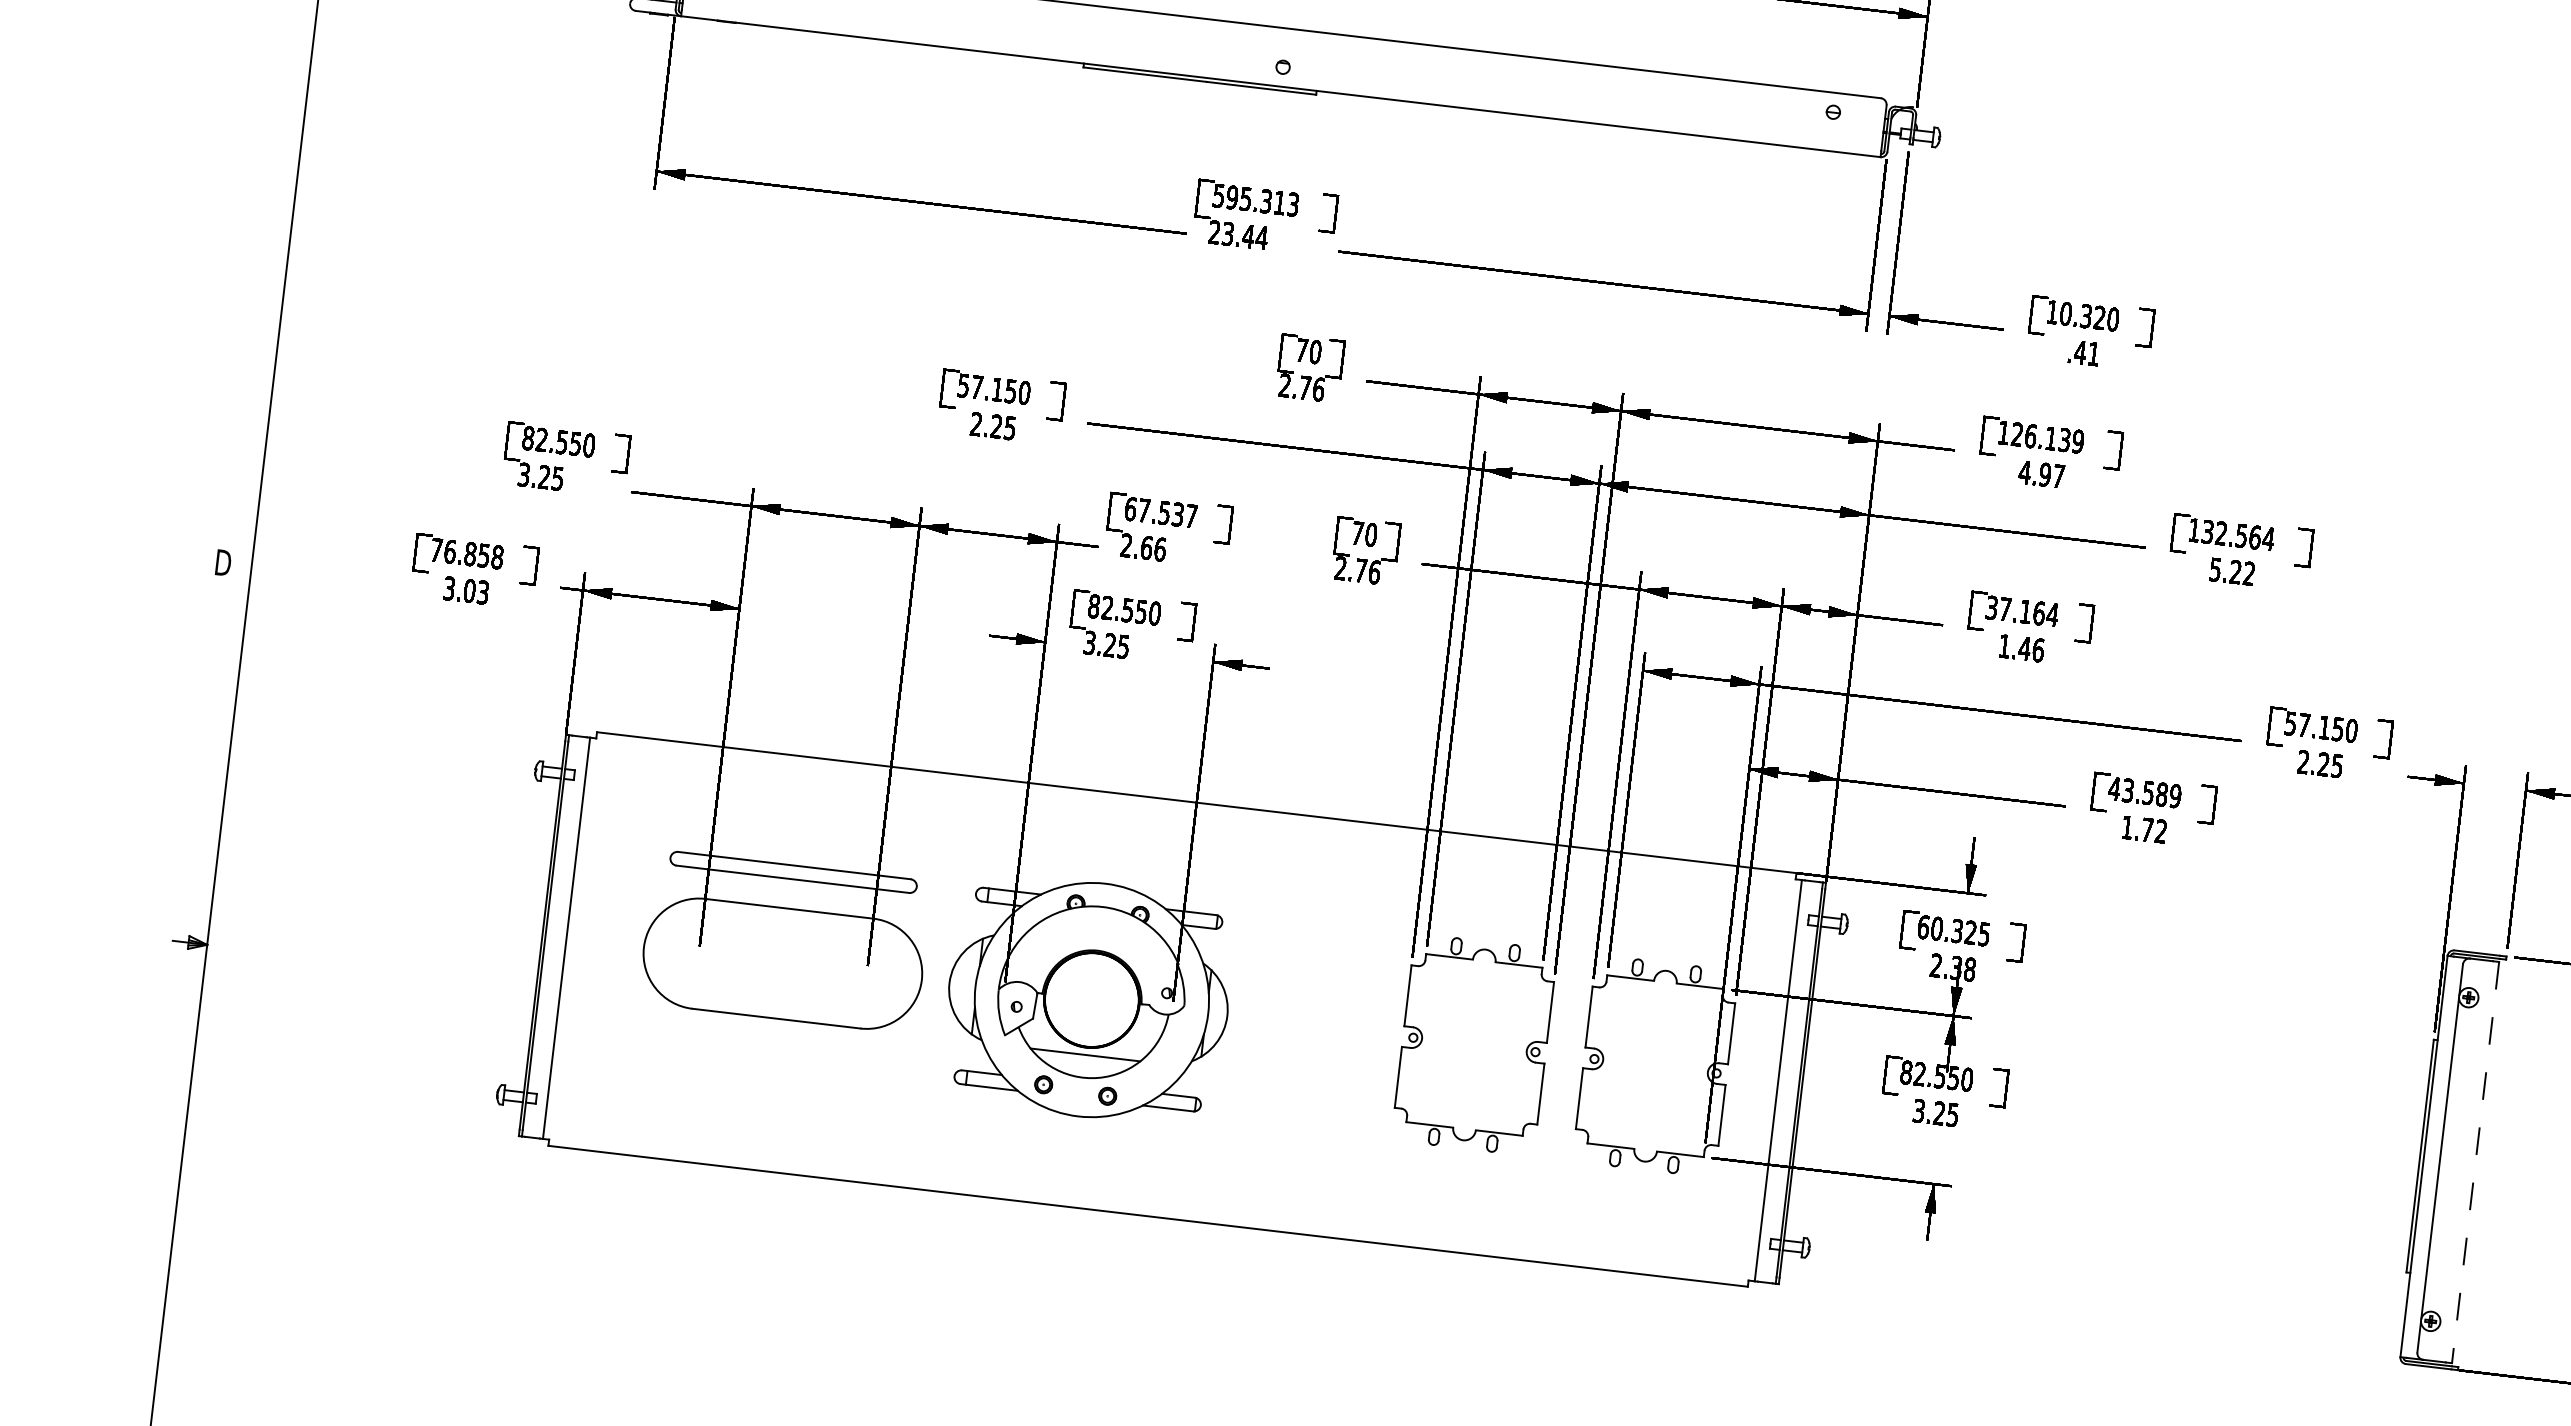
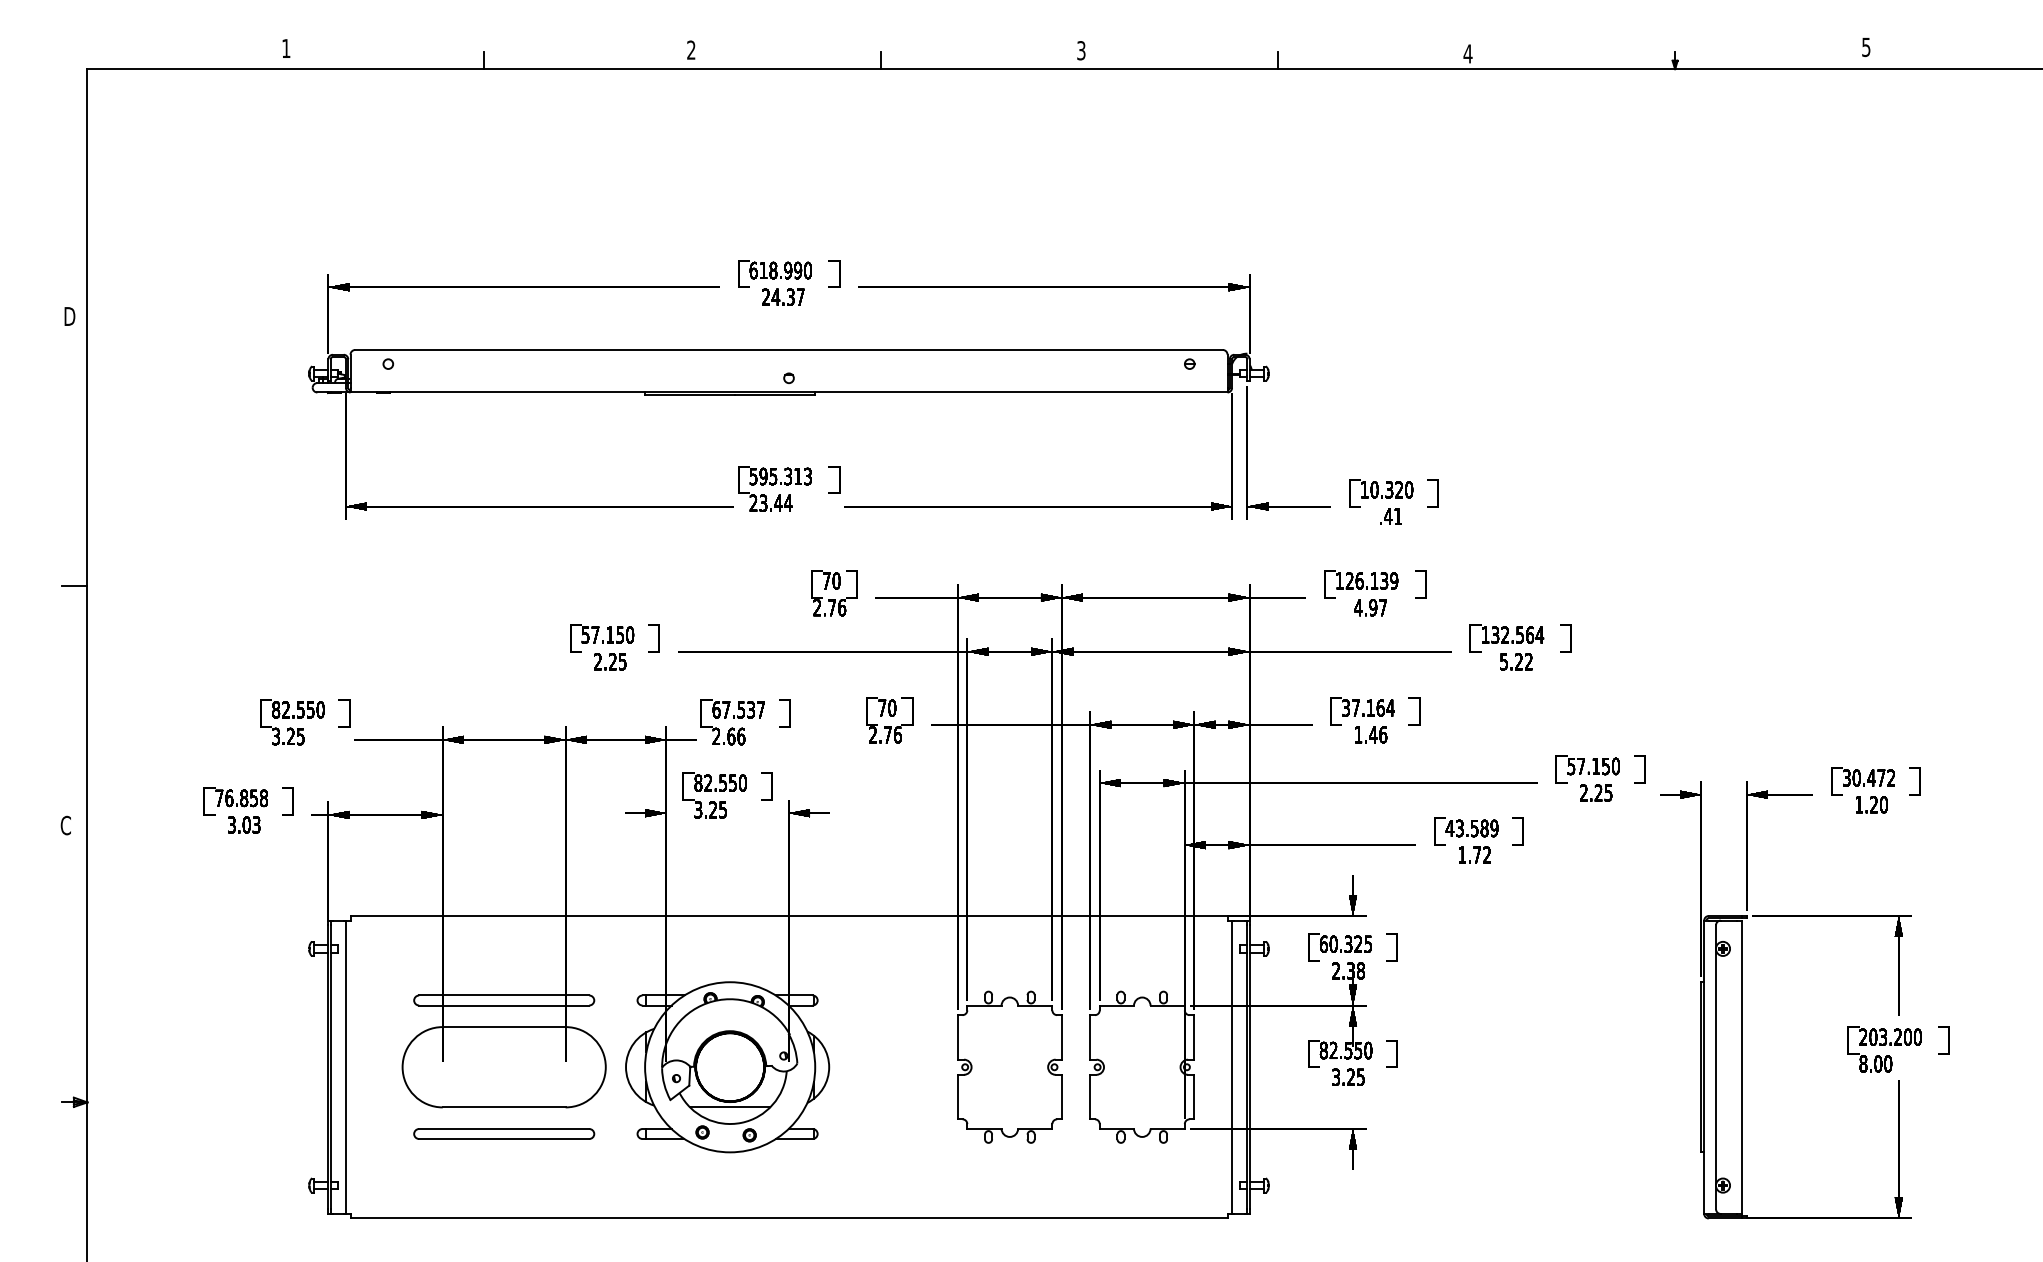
line: (272, 235) -> (74, 585), added
text: (223, 562) -> (66, 825), D -> C
part: (772, 1054) -> (504, 1133), added
line: (2474, 1162) -> (1741, 1067), dashed -> solid

